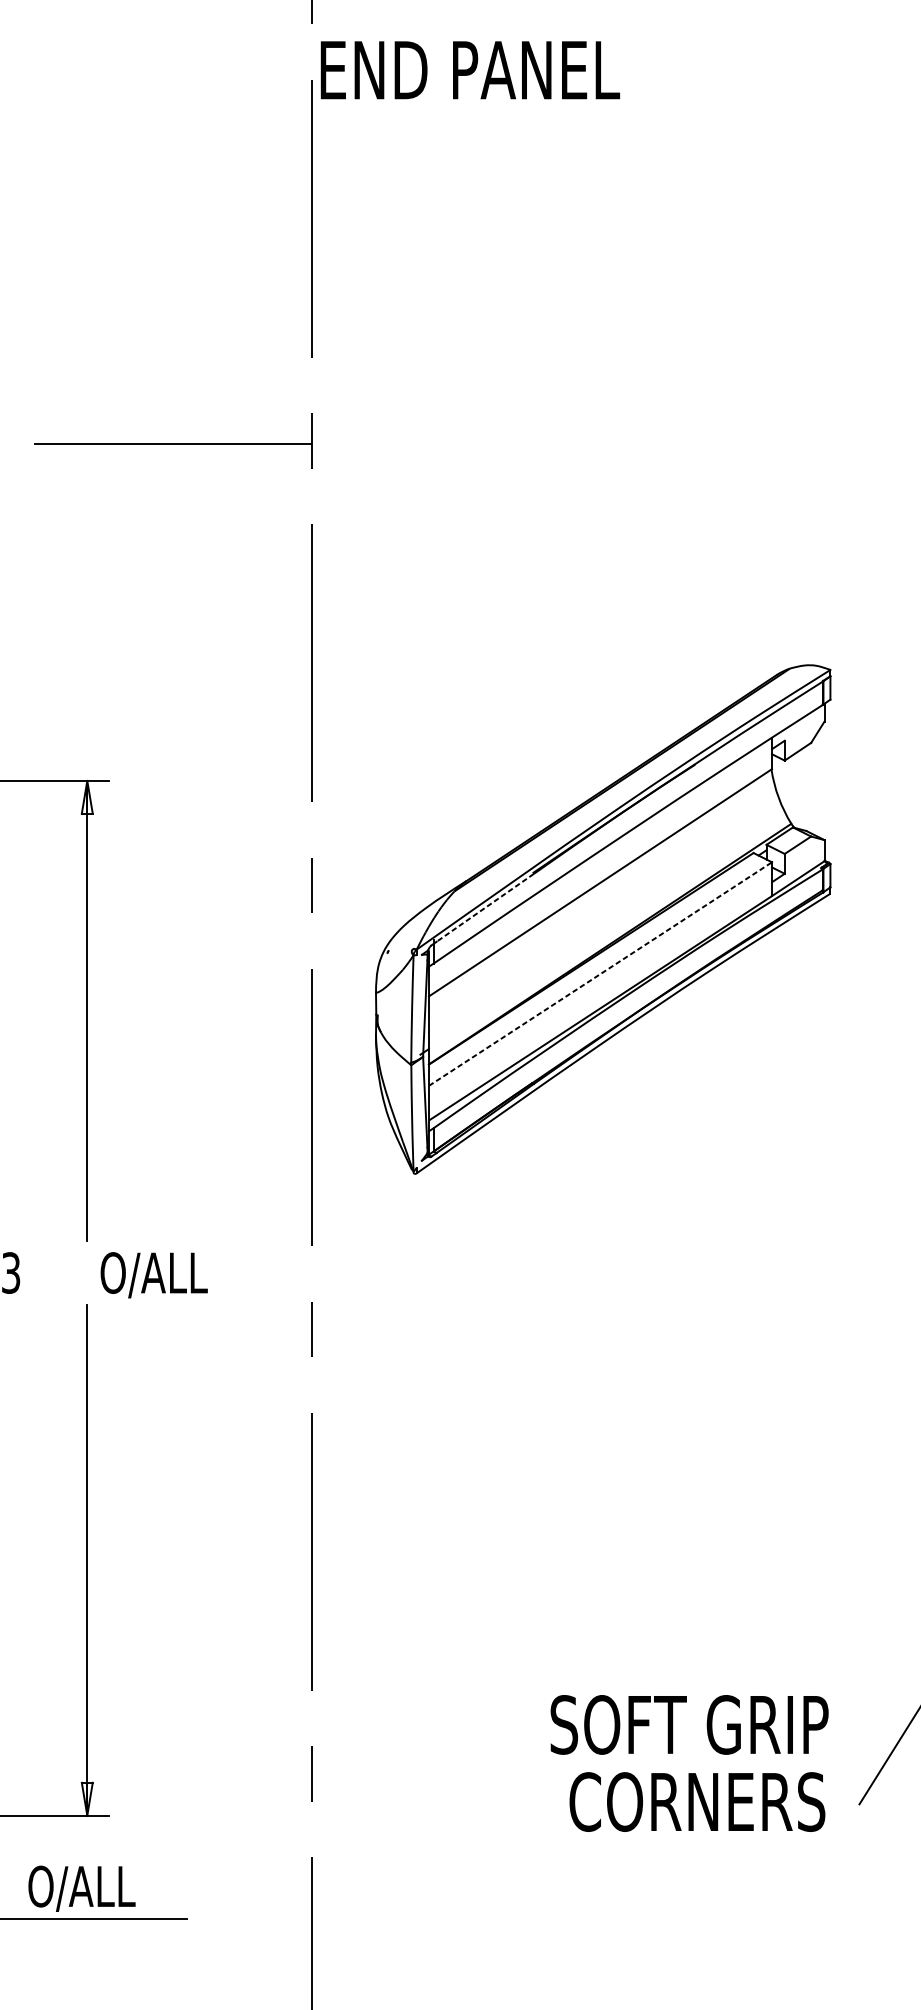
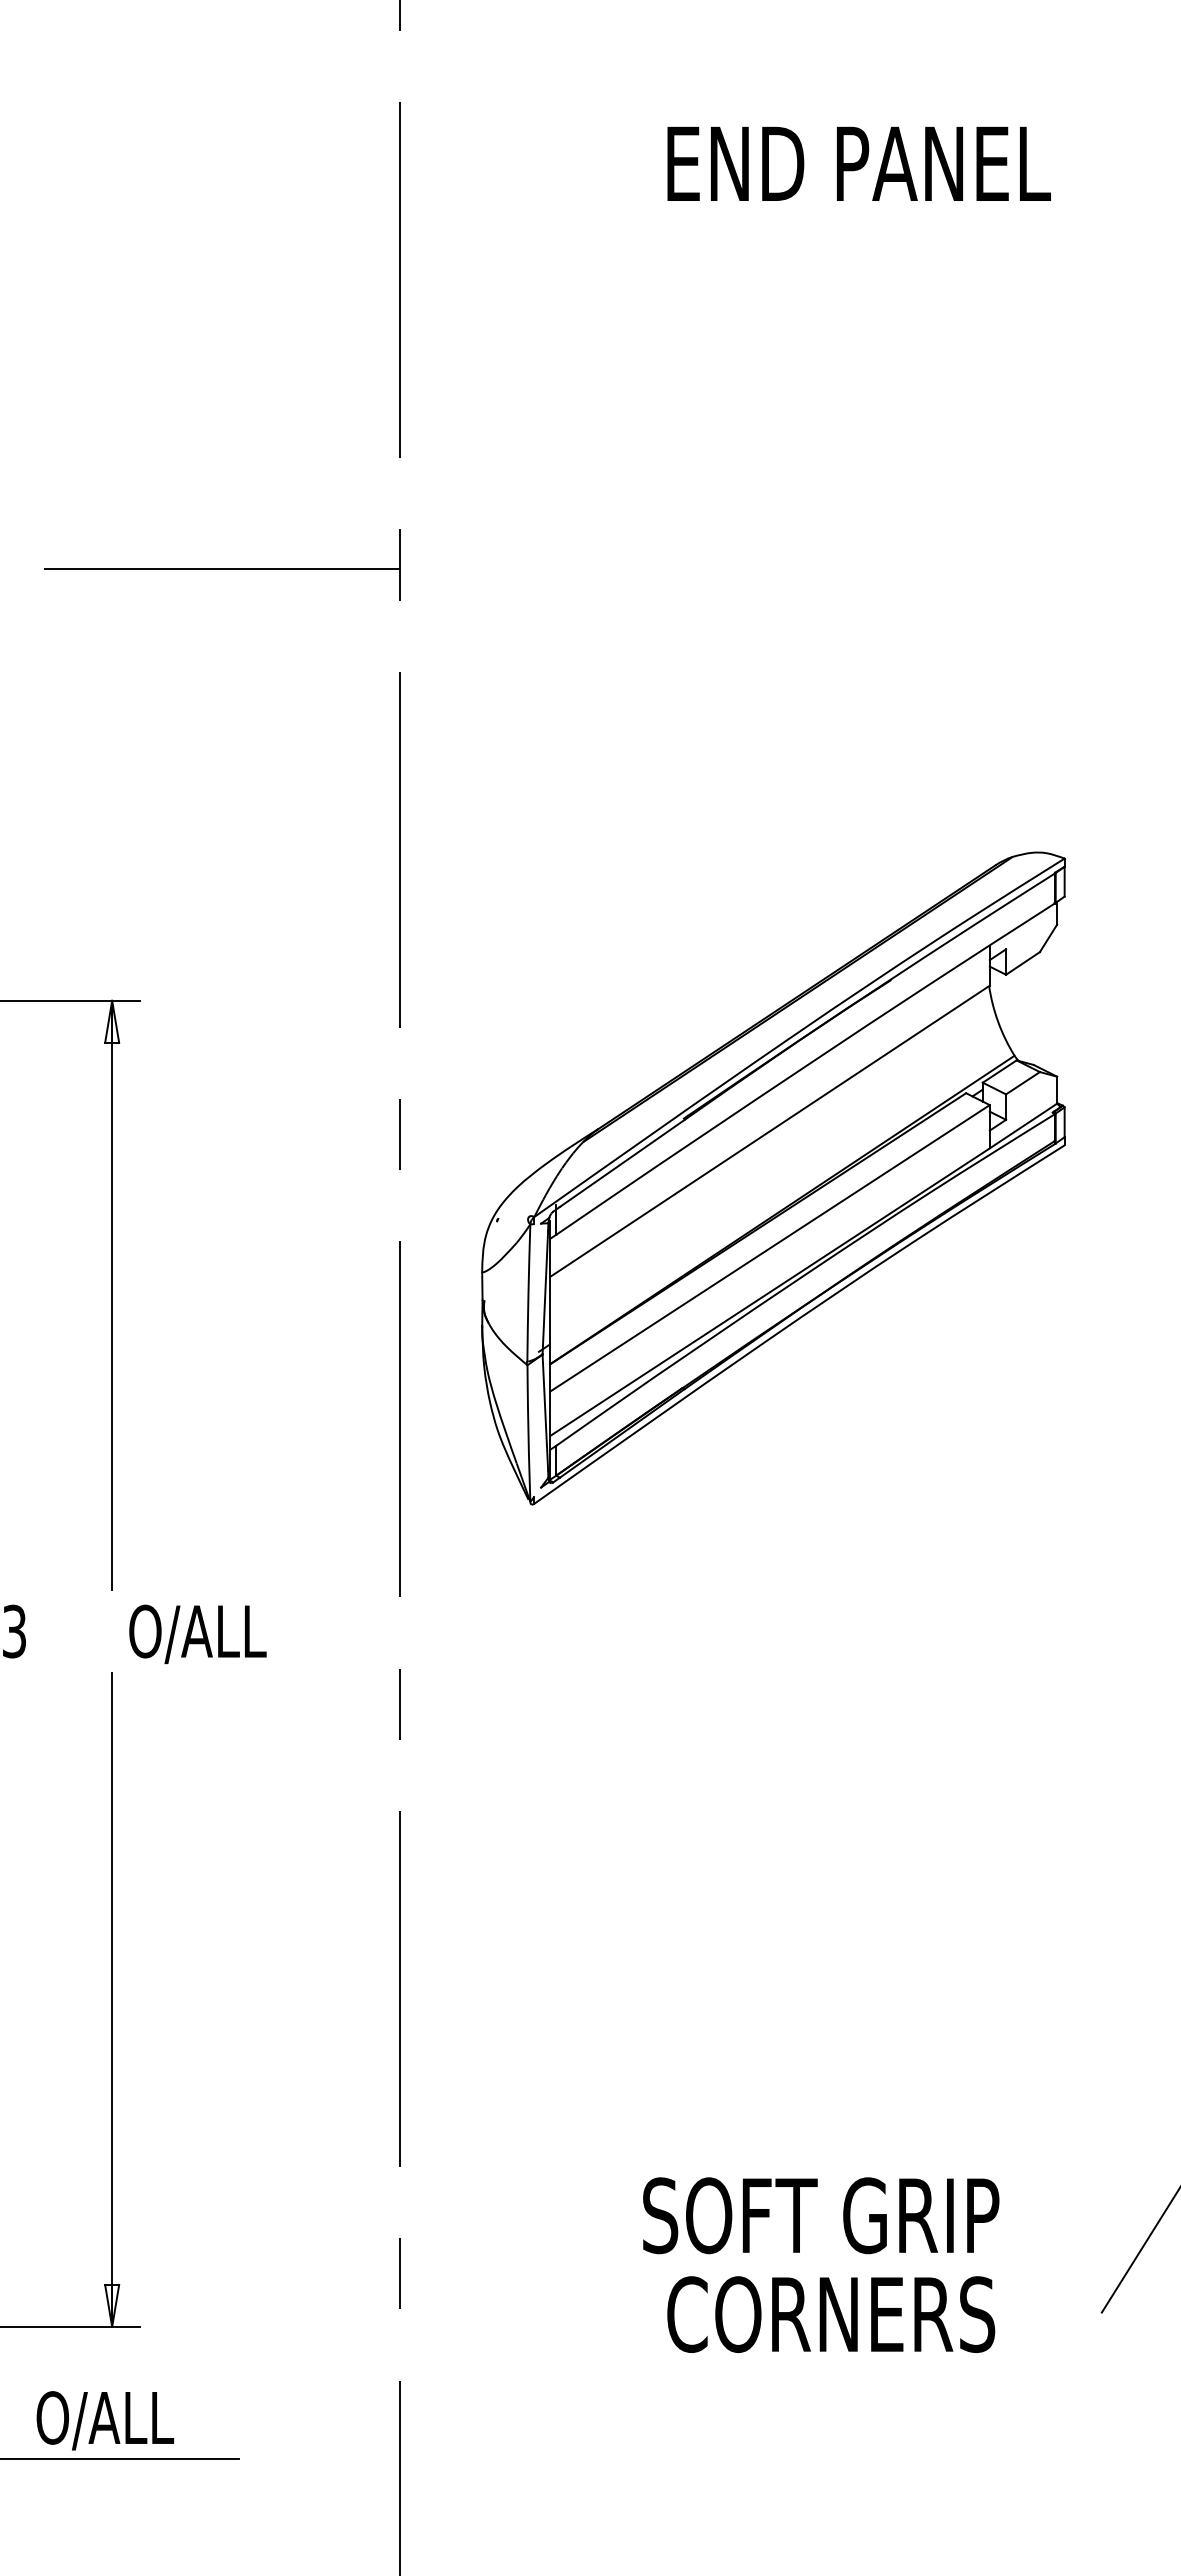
text: (469, 69) -> (858, 163), moved
line: (485, 907) -> (622, 1163), dashed -> solid
line: (600, 974) -> (770, 1248), dashed -> solid
text: (689, 1762) -> (821, 2264), moved

